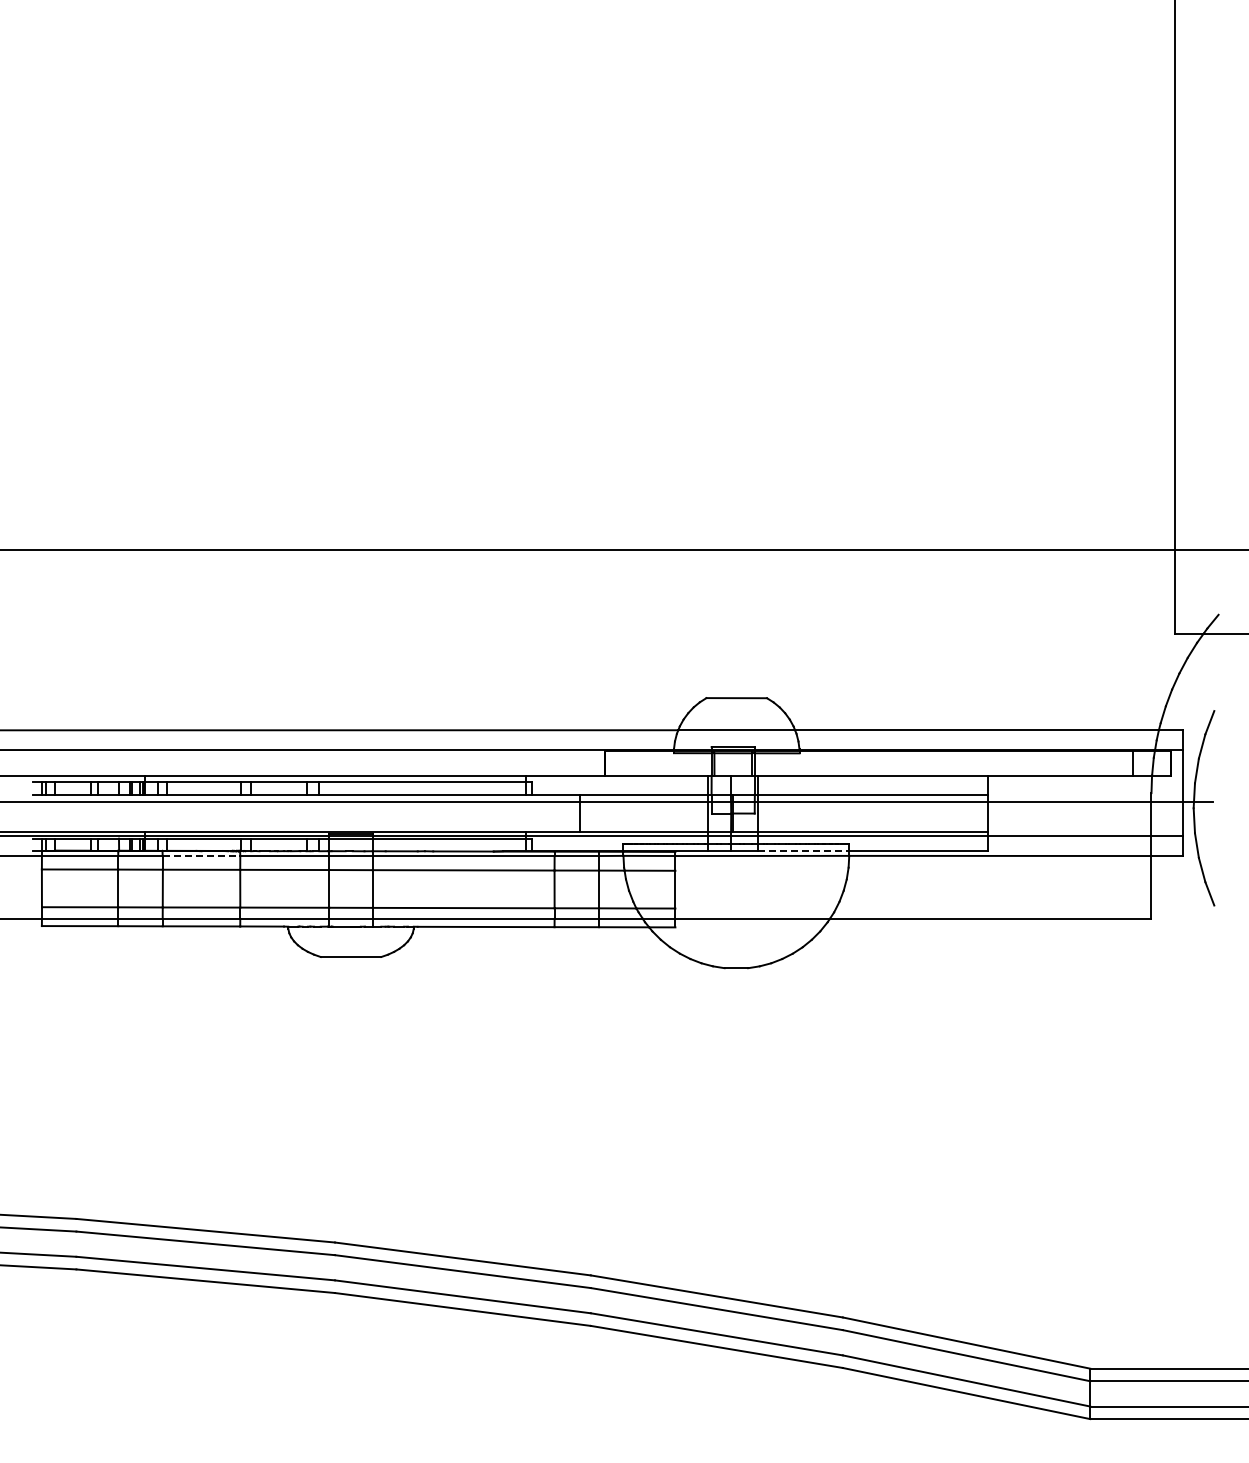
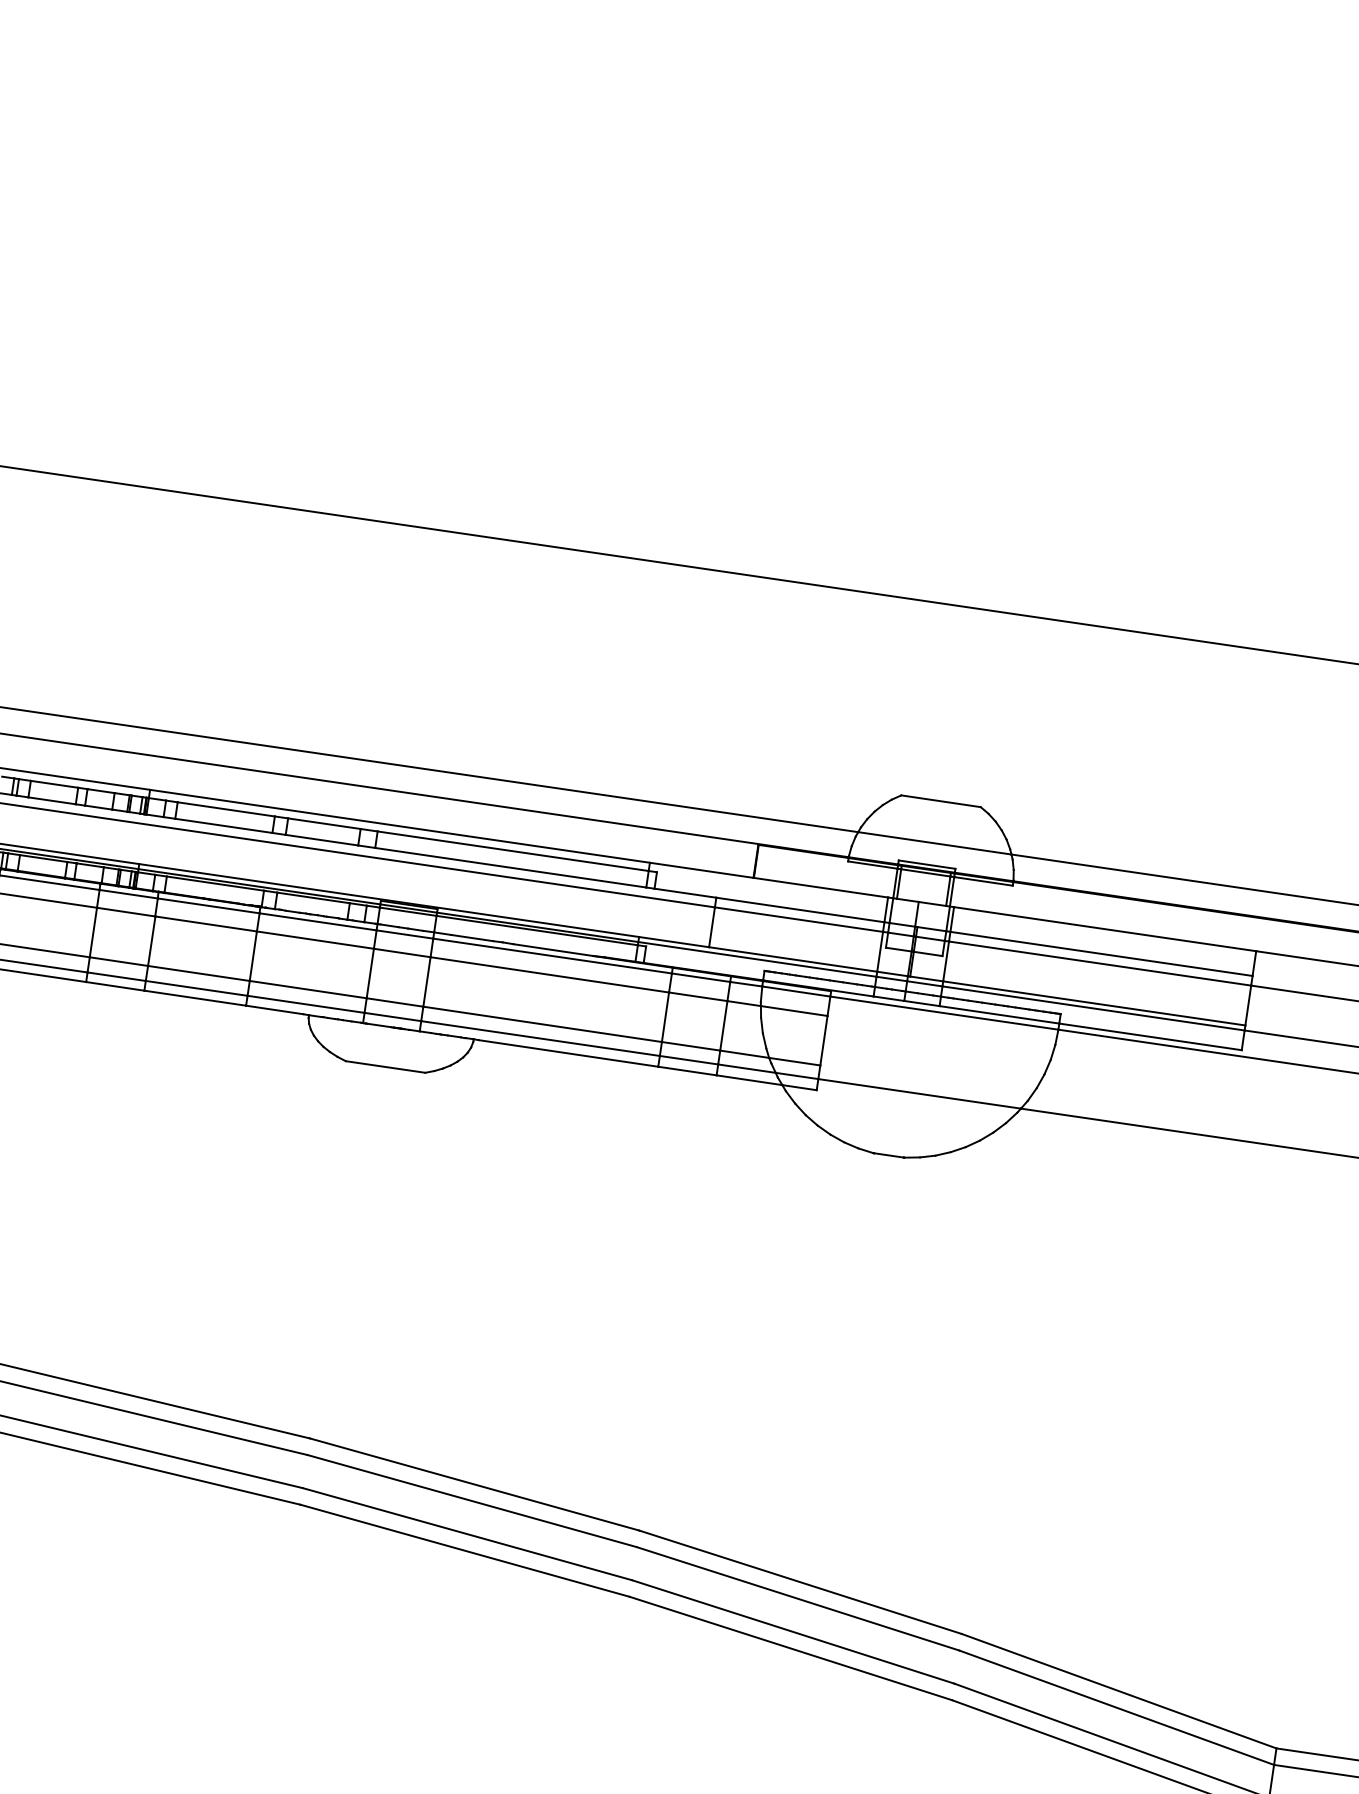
line: (803, 851) -> (999, 1015), dashed -> solid
line: (201, 856) -> (208, 906), dashed -> solid

